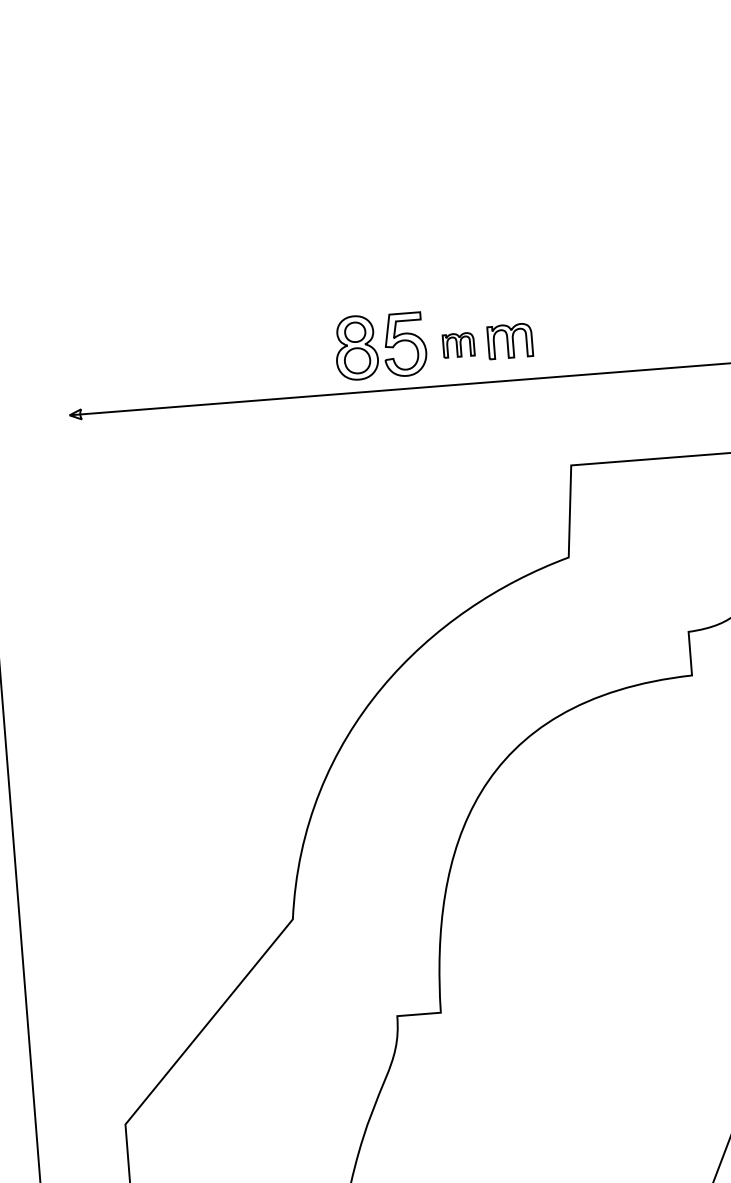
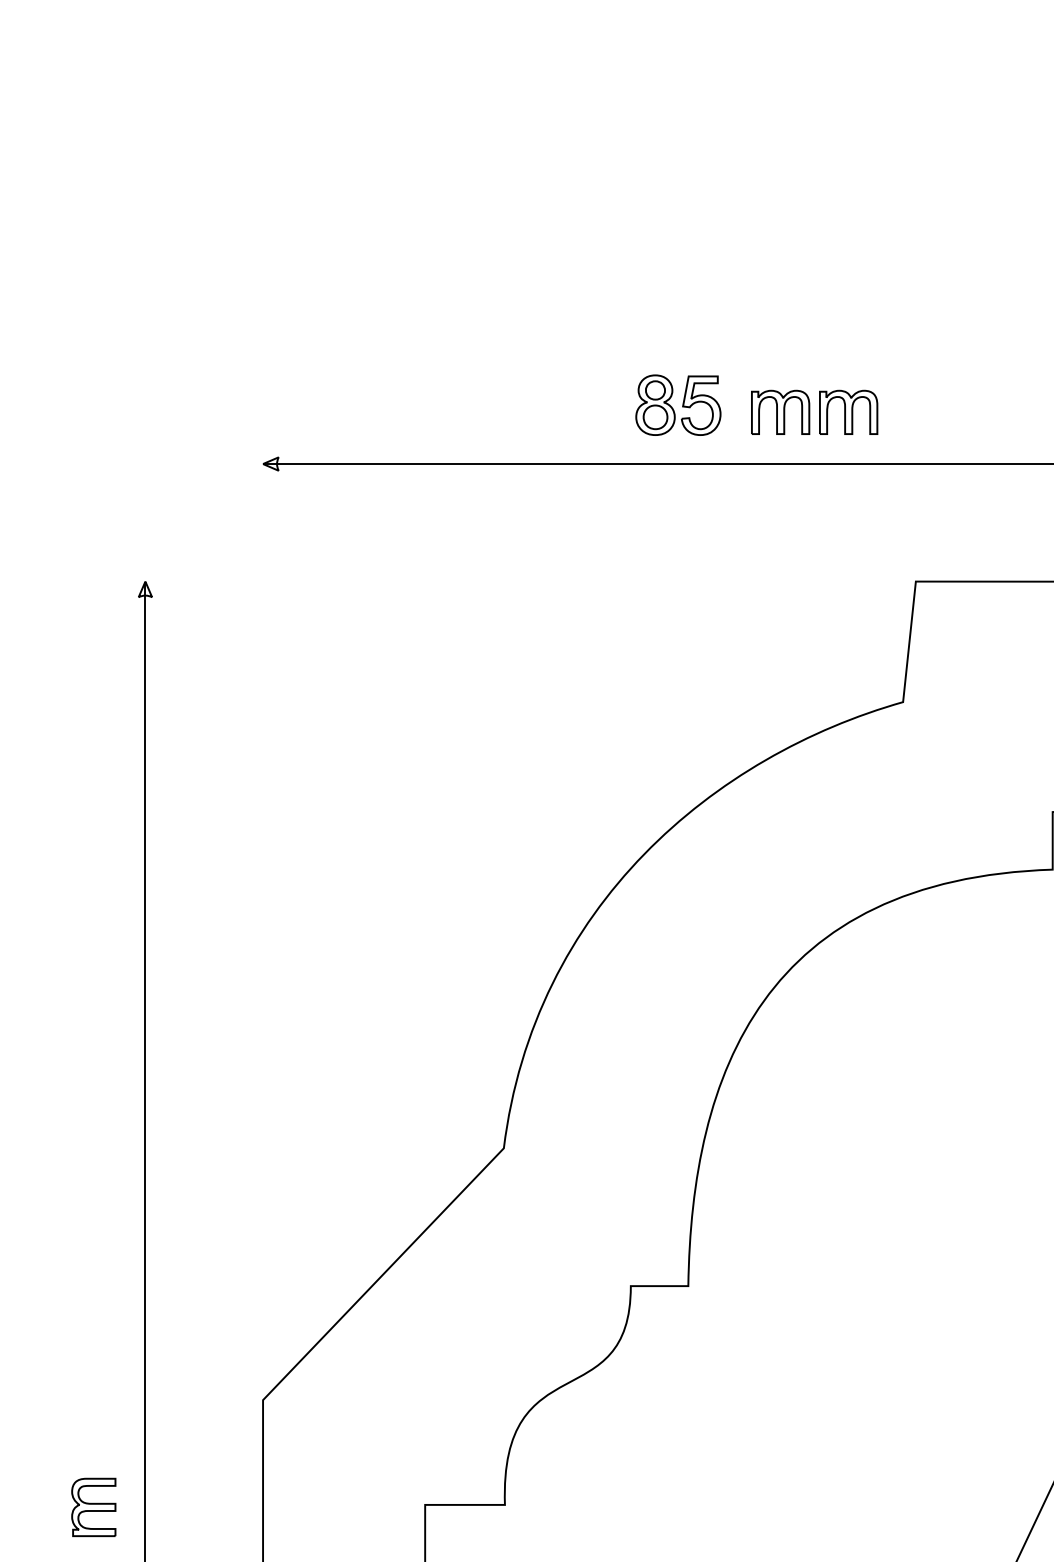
part: (458, 344) -> (780, 411), size x1.43
part: (380, 345) -> (678, 404), size x0.71

